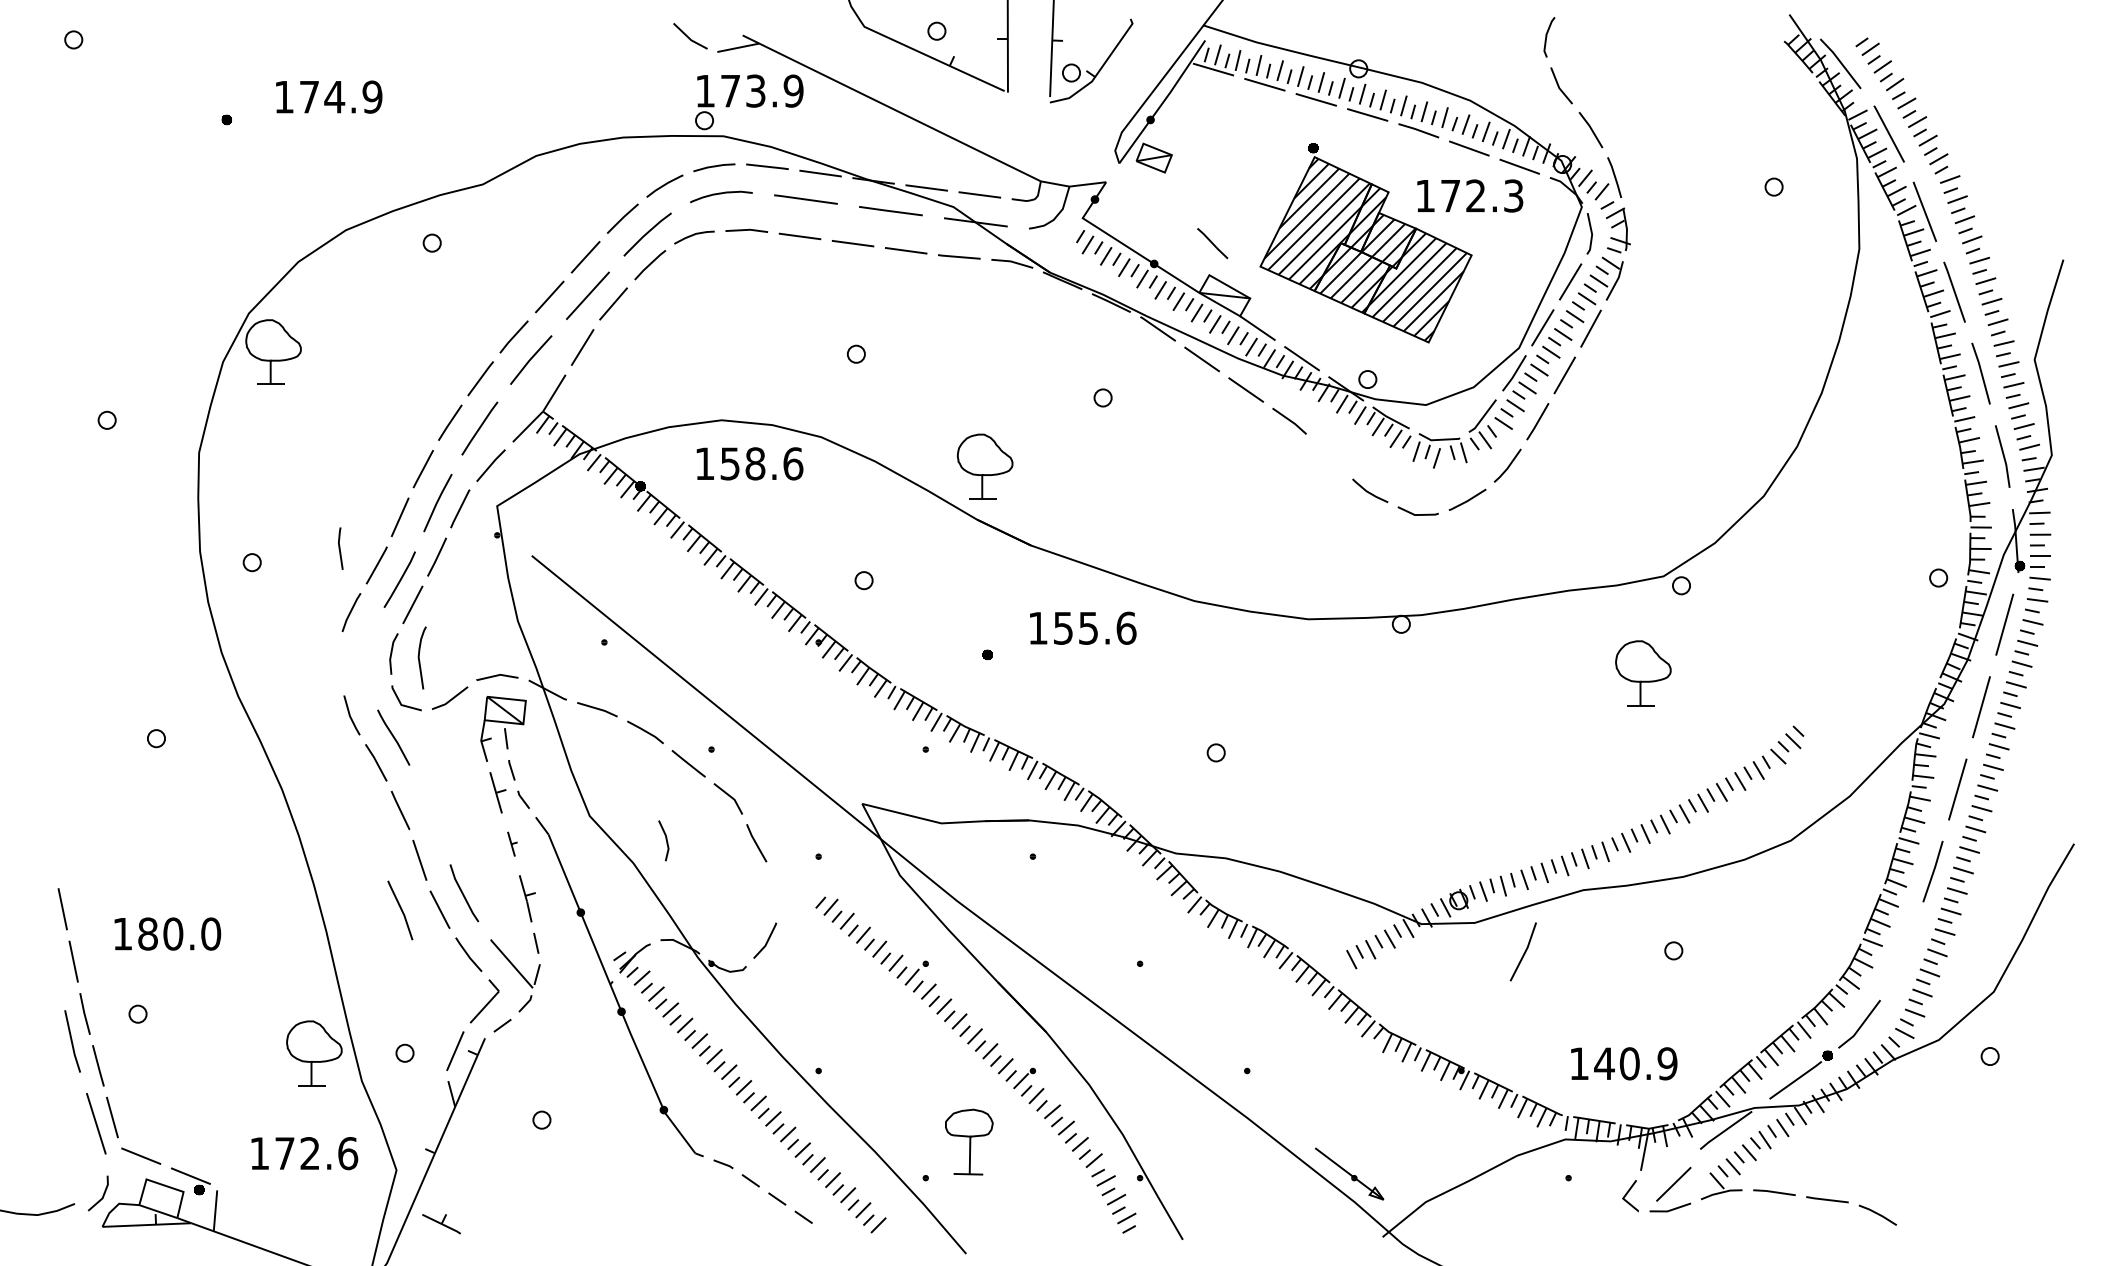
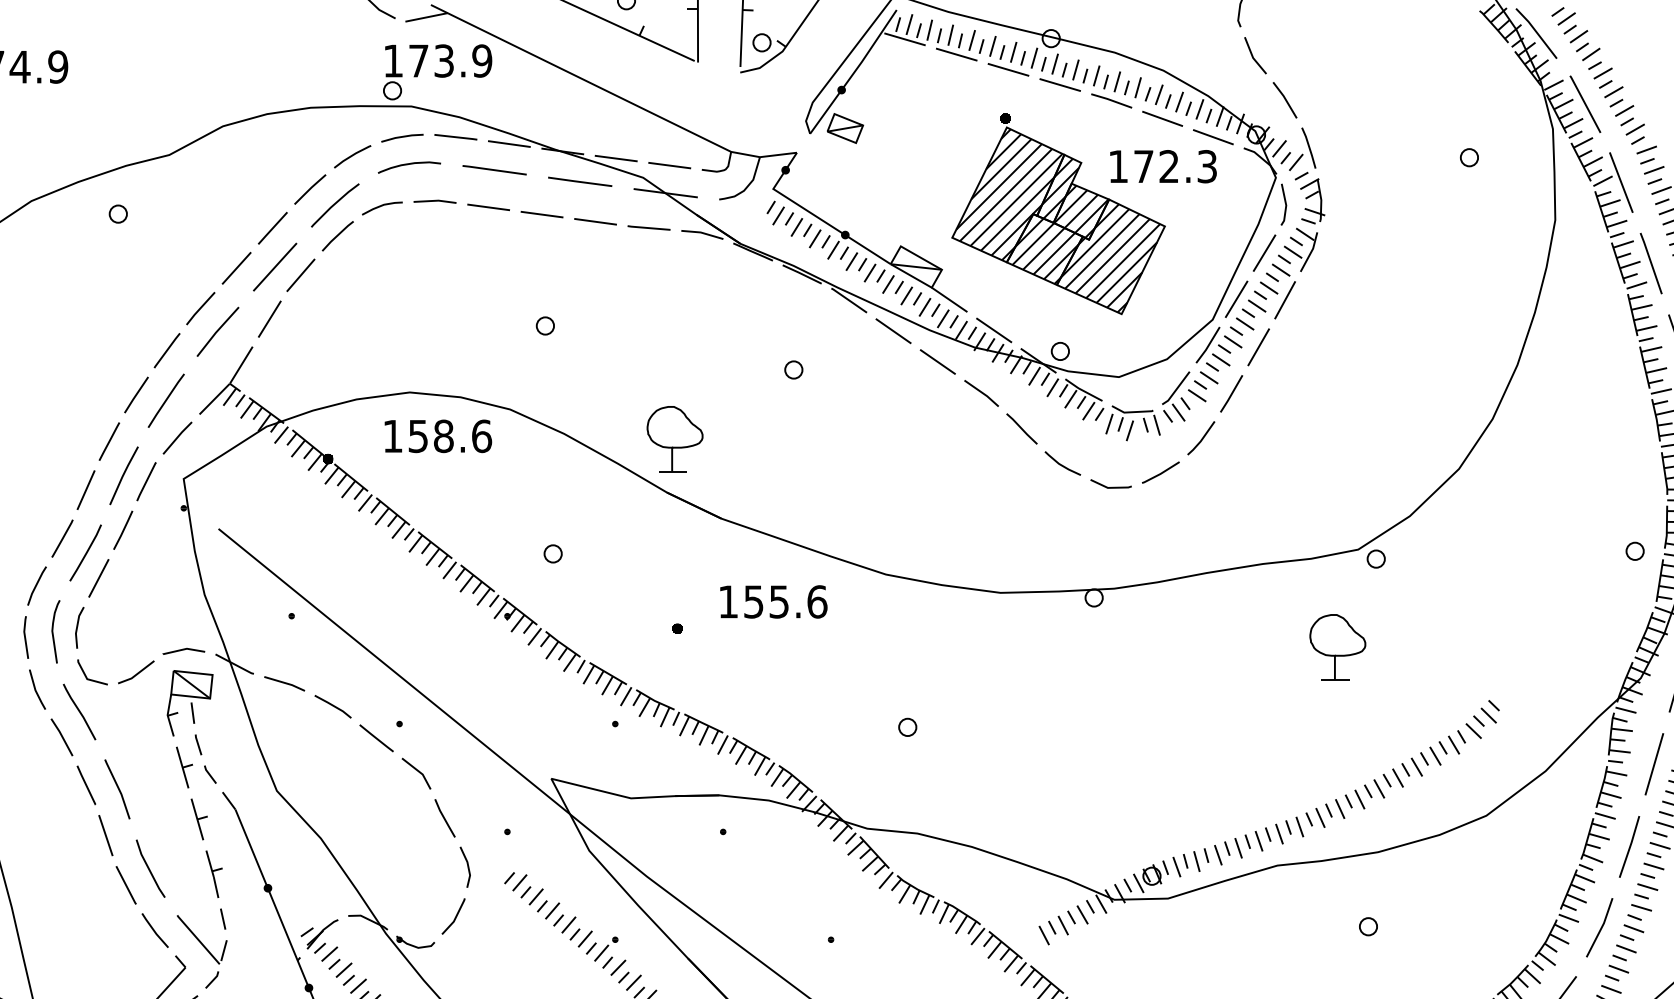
line: (1212, 243) -> (1021, 428), moved
line: (340, 548) -> (25, 637), moved
curve: (419, 657) -> (53, 631), moved
line: (665, 839) -> (466, 865), moved
part: (512, 843) -> (199, 818), size x1.67
line: (400, 909) -> (117, 788), moved
line: (1524, 951) -> (1600, 927), moved

